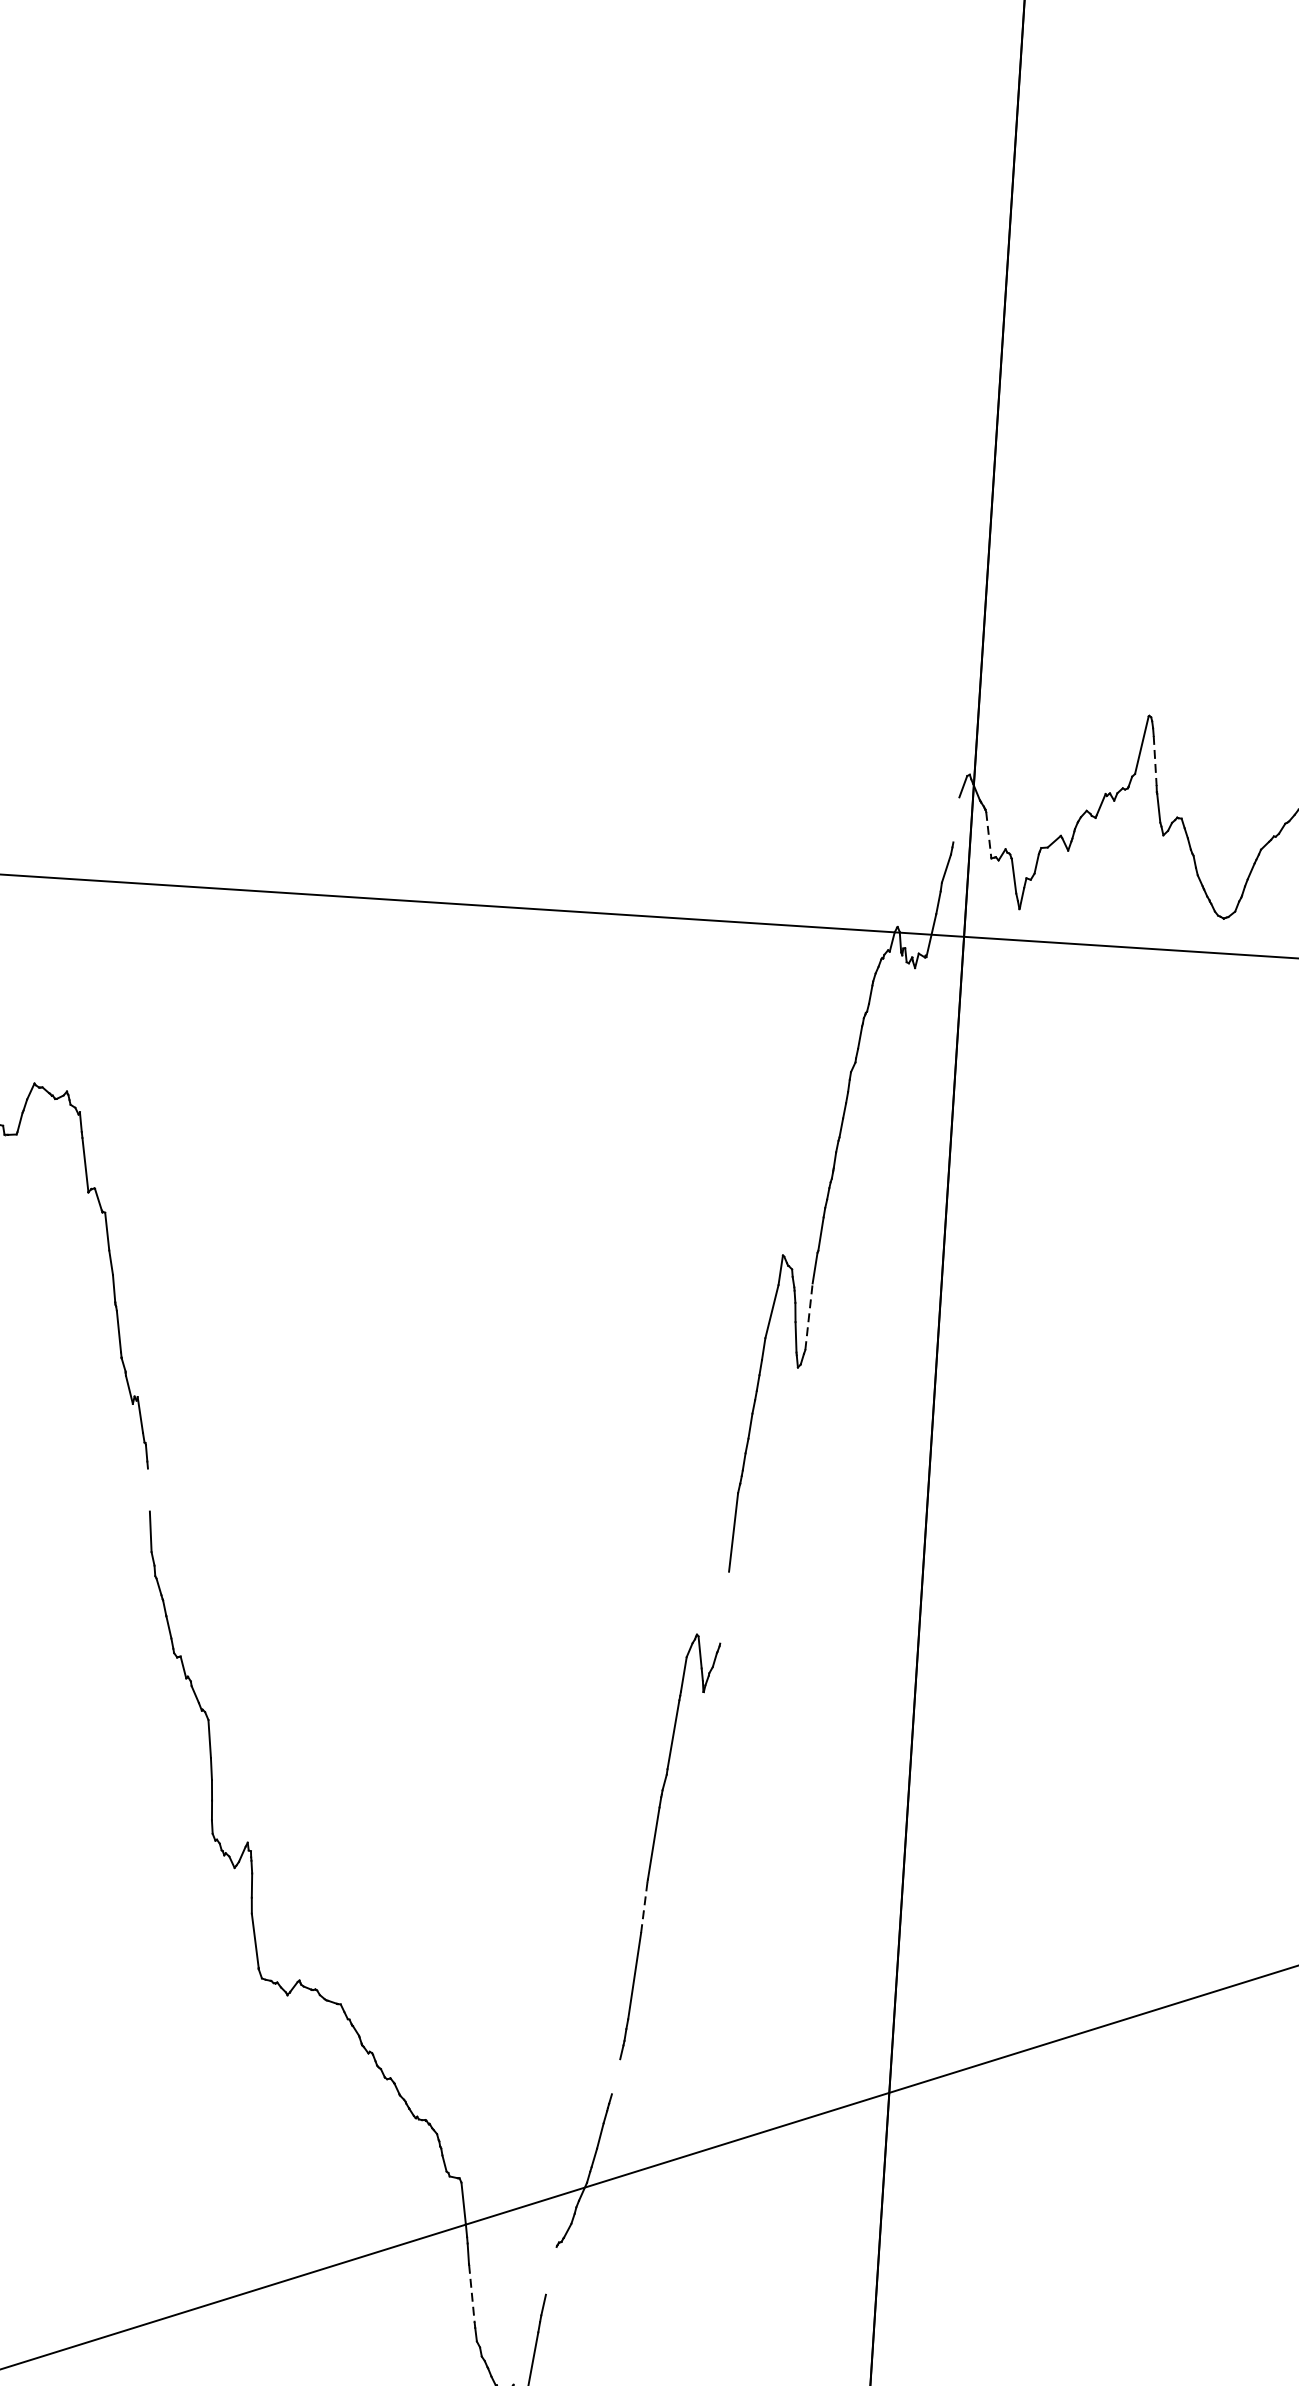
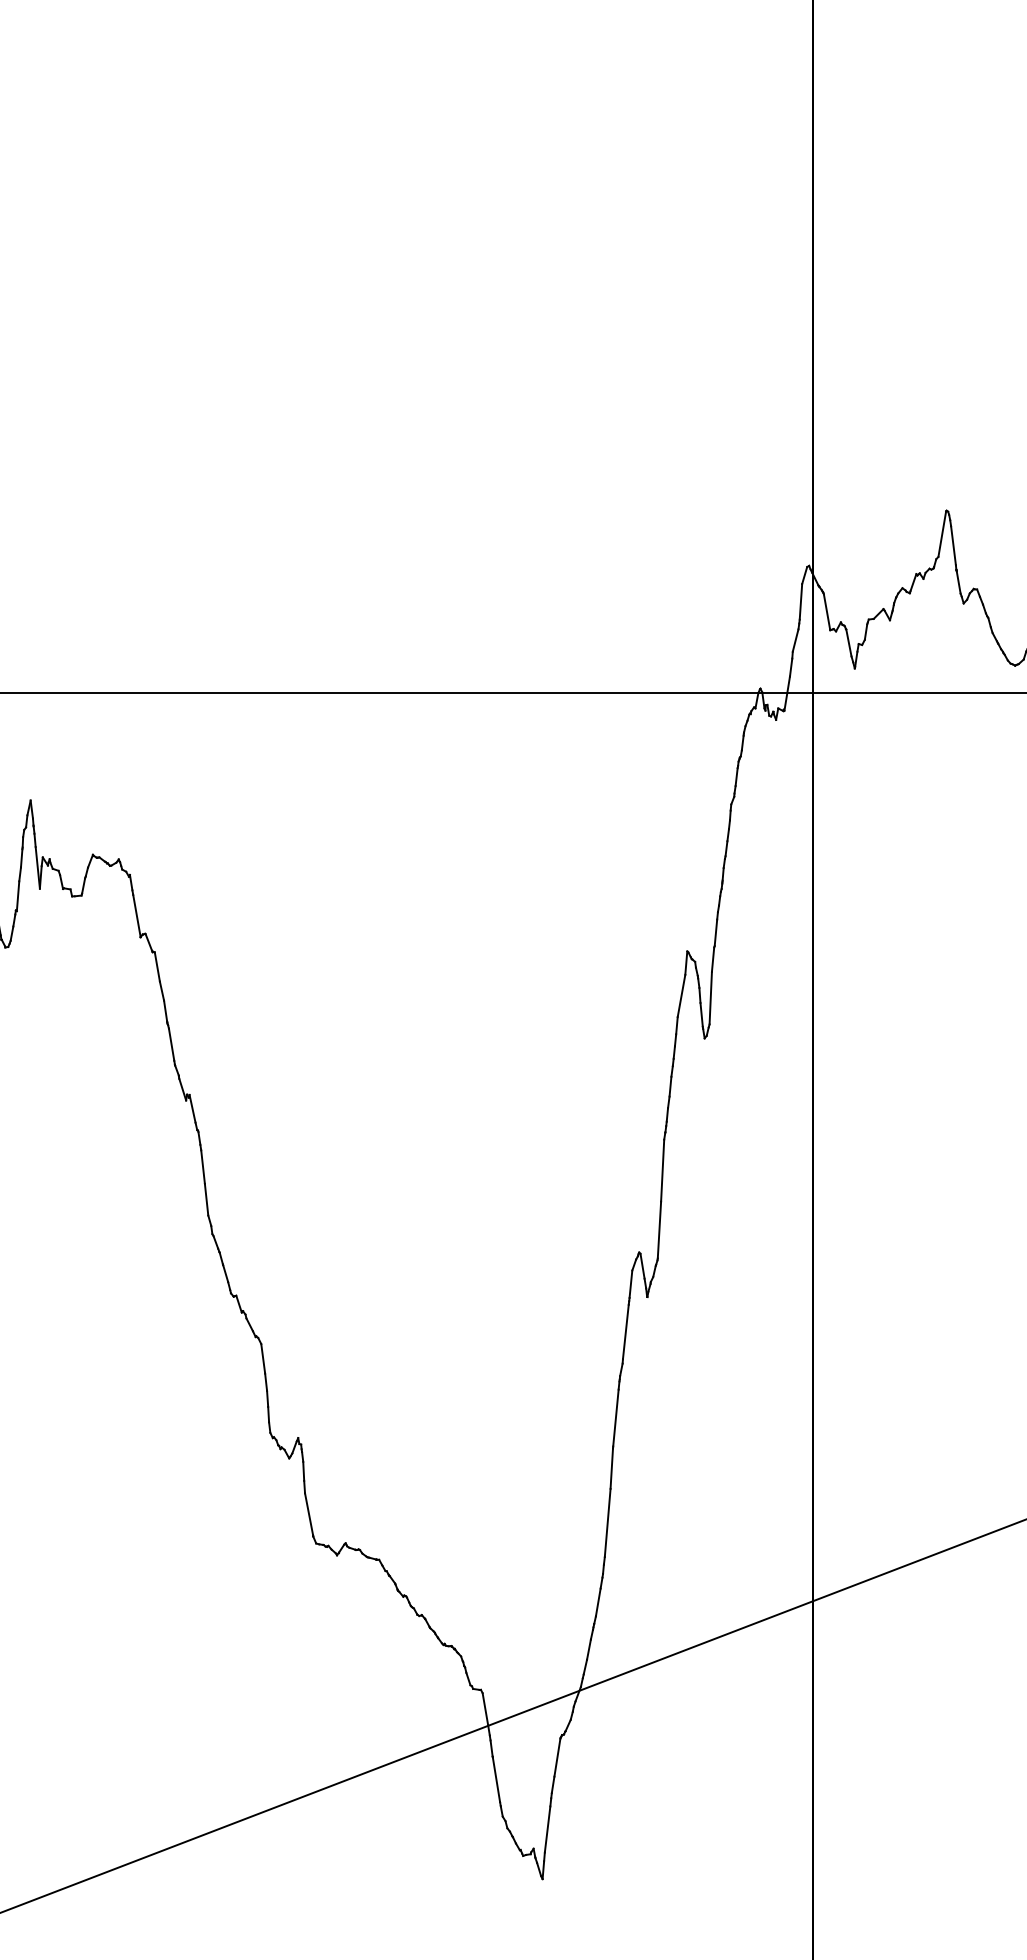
line: (1155, 760) -> (953, 545), dashed -> solid
line: (955, 819) -> (800, 601), added
line: (989, 835) -> (827, 612), dashed -> solid
line: (808, 1315) -> (710, 997), dashed -> solid
line: (148, 1489) -> (202, 1166), added
line: (724, 1607) -> (659, 1229), added
line: (643, 1907) -> (611, 1468), dashed -> solid
line: (615, 2076) -> (597, 1602), added
line: (551, 2270) -> (557, 1757), added
line: (471, 2293) -> (496, 1779), dashed -> solid

